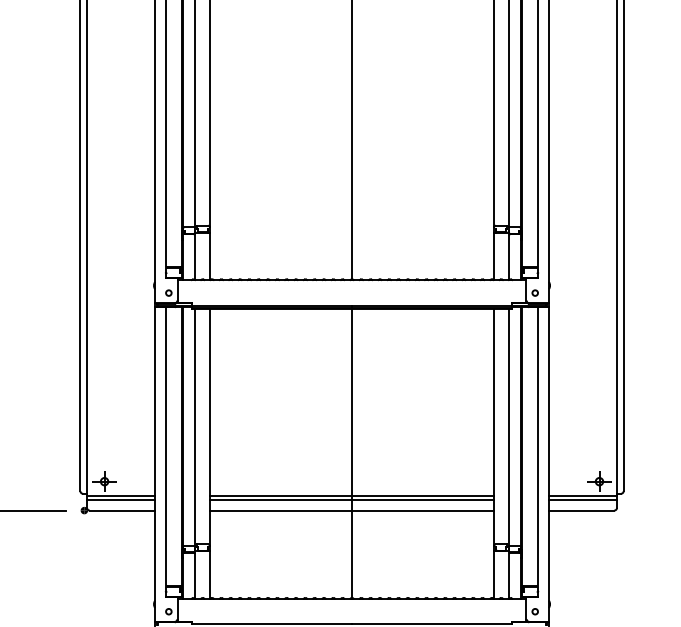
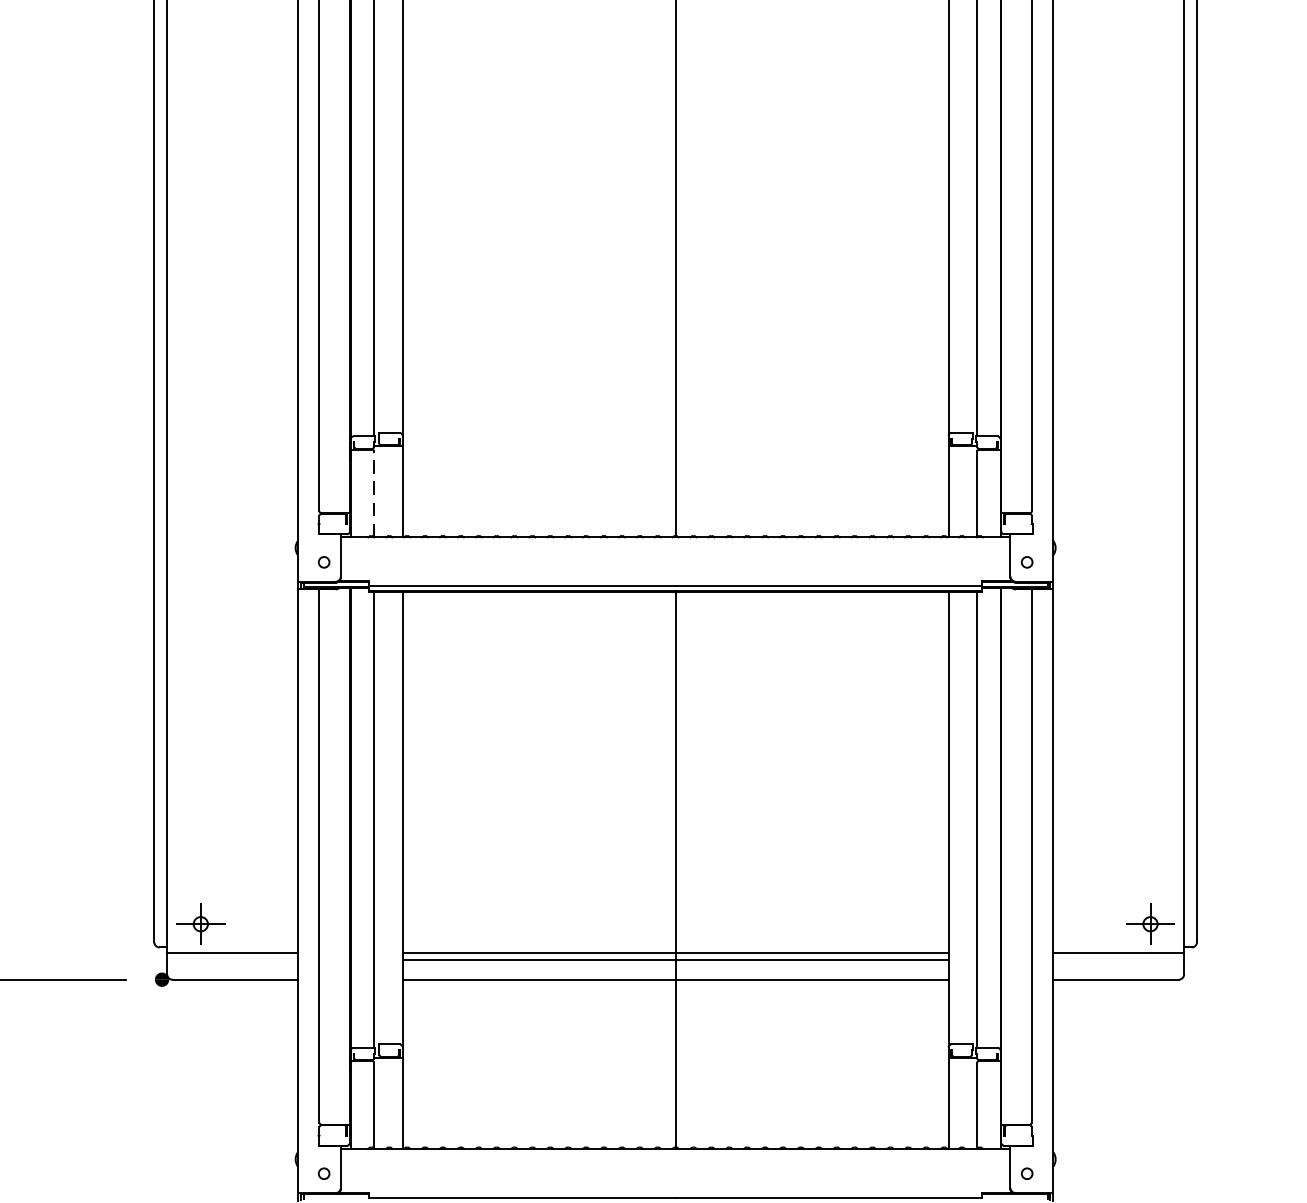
line: (194, 257) -> (373, 494), solid -> dashed
line: (121, 500) -> (233, 960), removed
line: (582, 500) -> (1117, 960), removed

